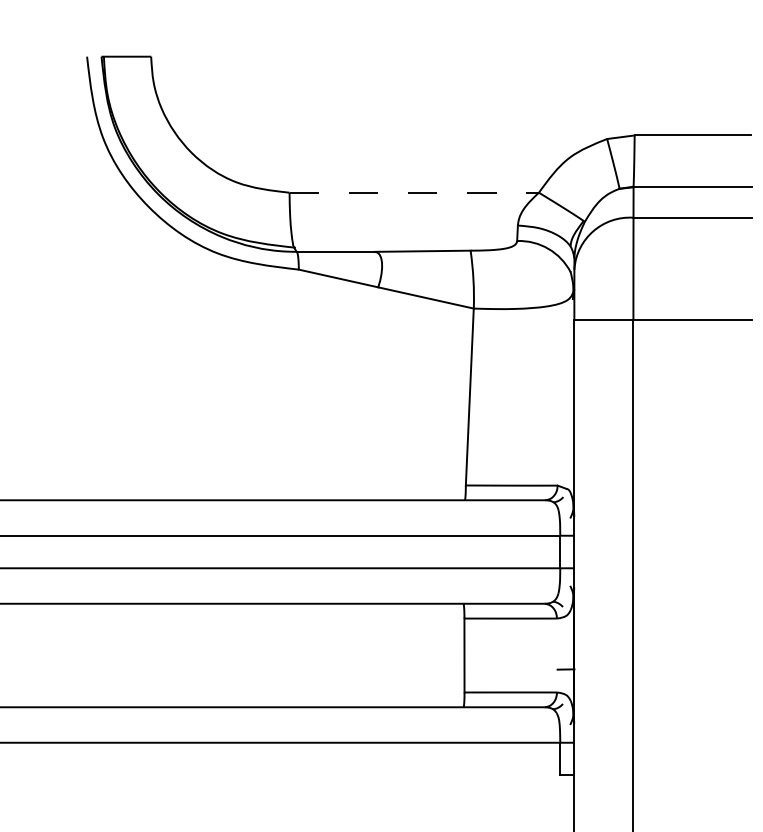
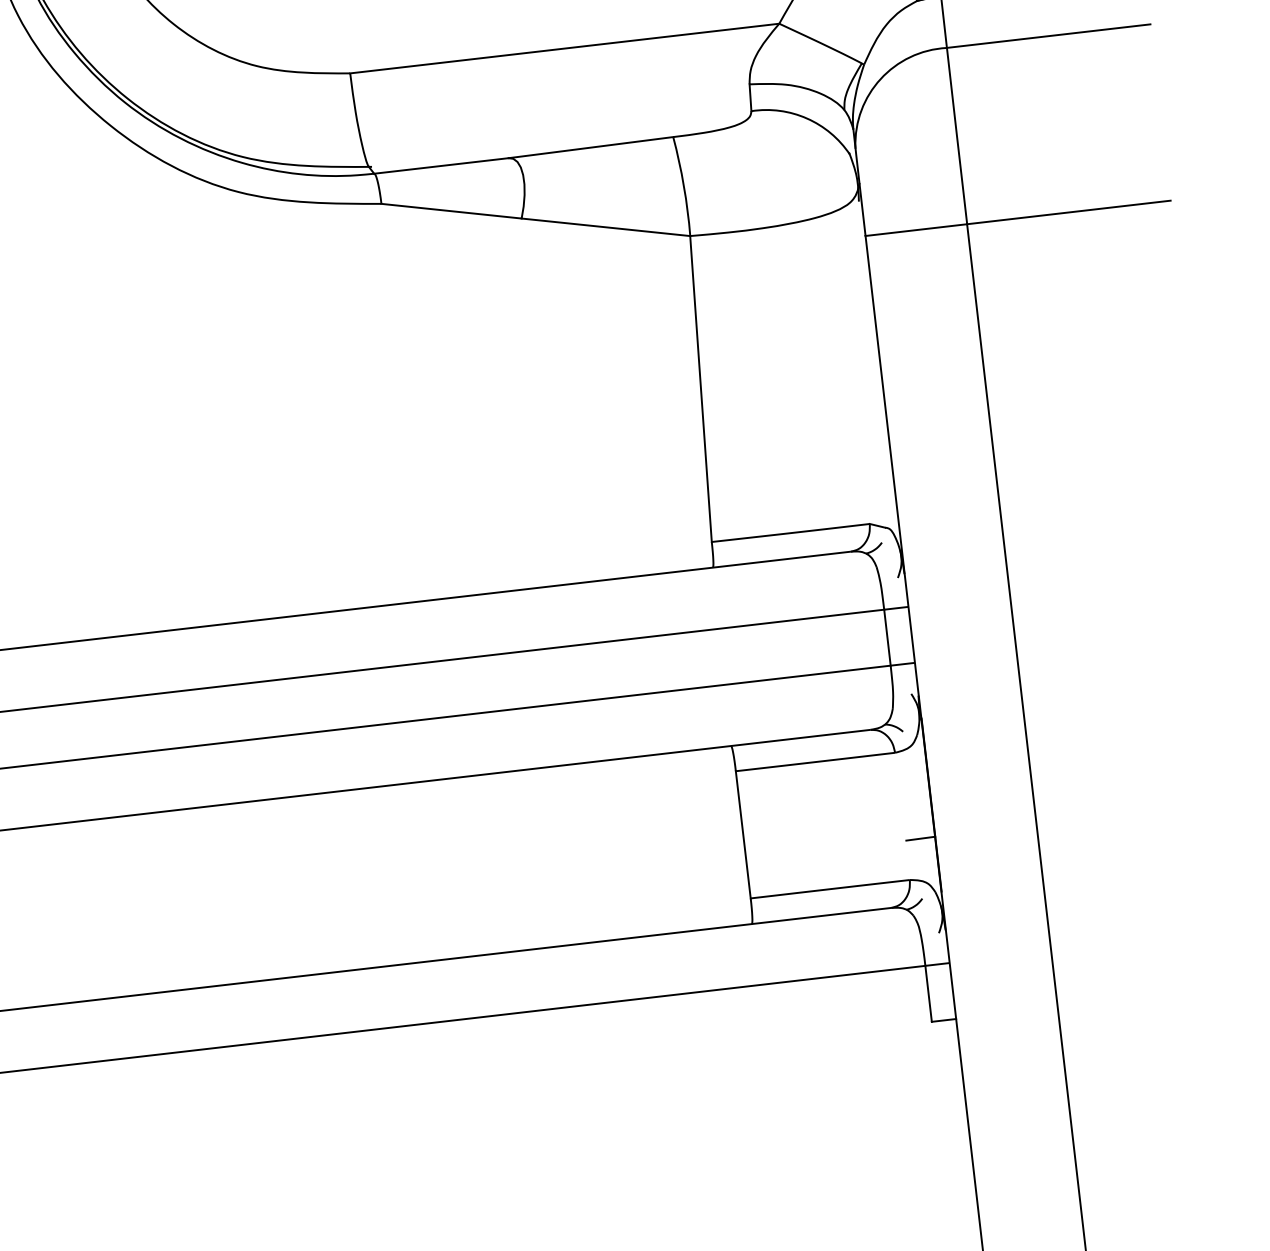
line: (414, 192) -> (565, 48), dashed -> solid

